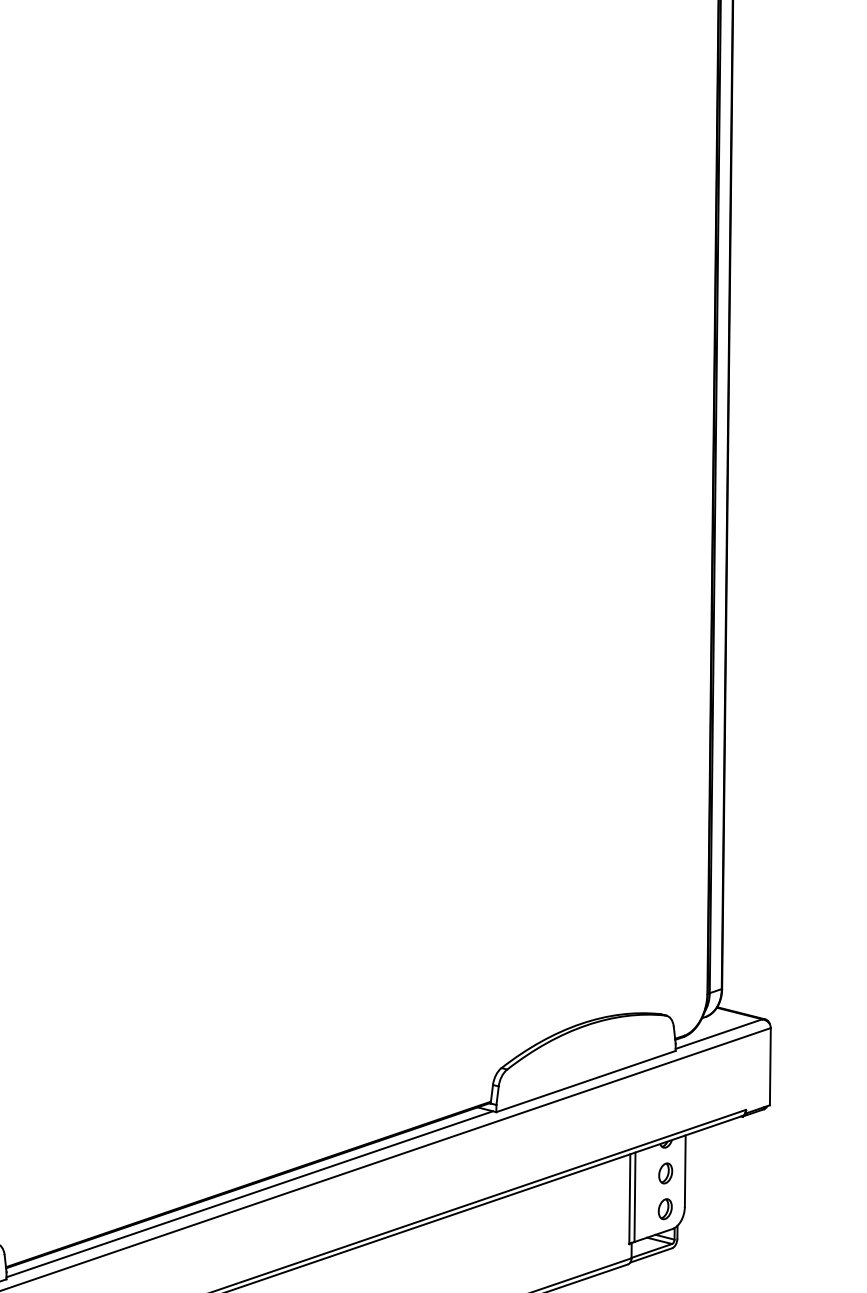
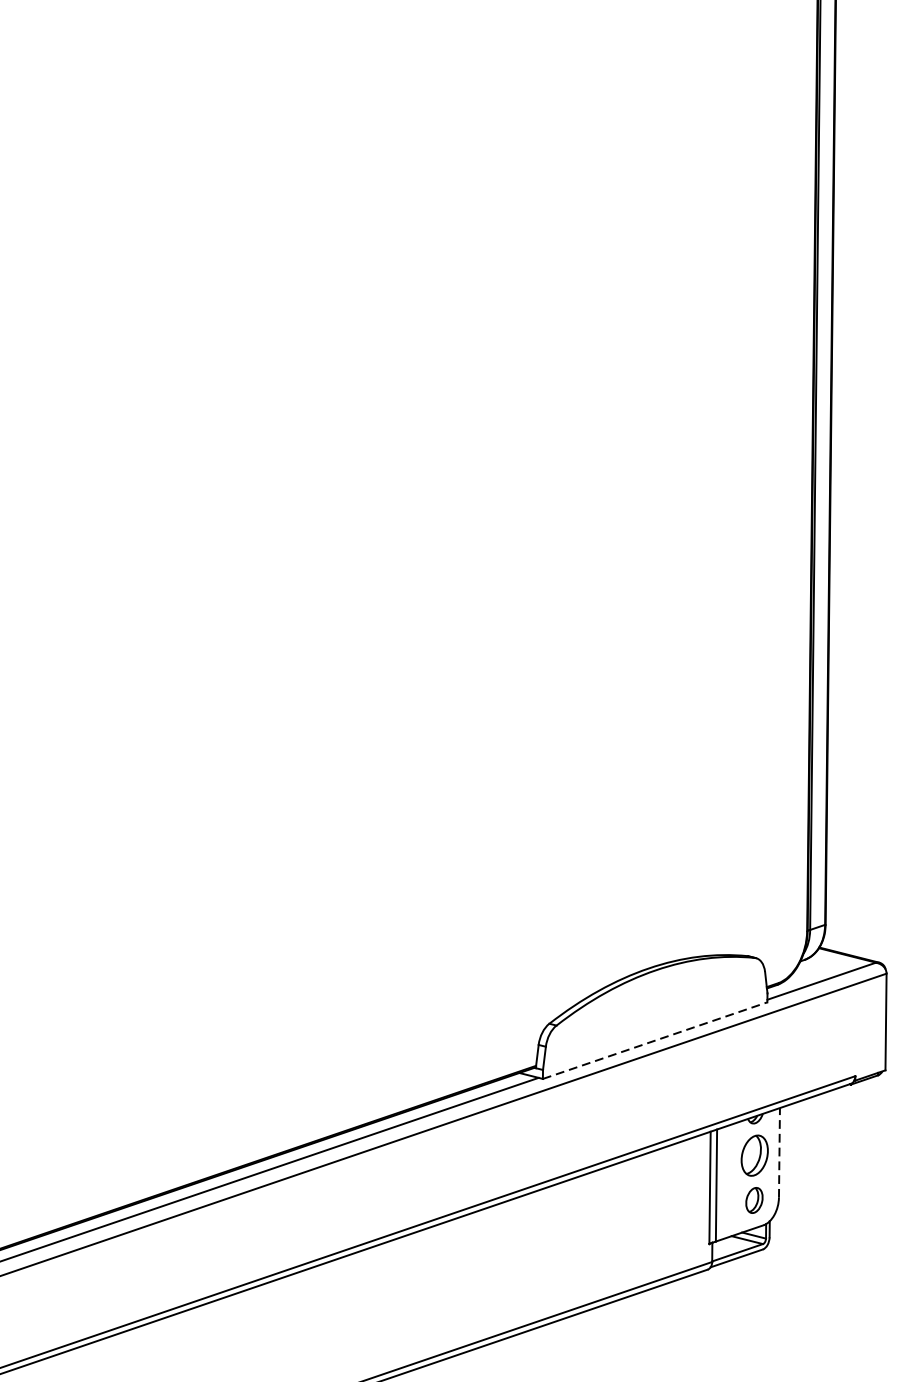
line: (586, 1081) -> (655, 1040), solid -> dashed
line: (685, 1171) -> (779, 1153), solid -> dashed
part: (665, 1173) -> (754, 1155), size x1.6

